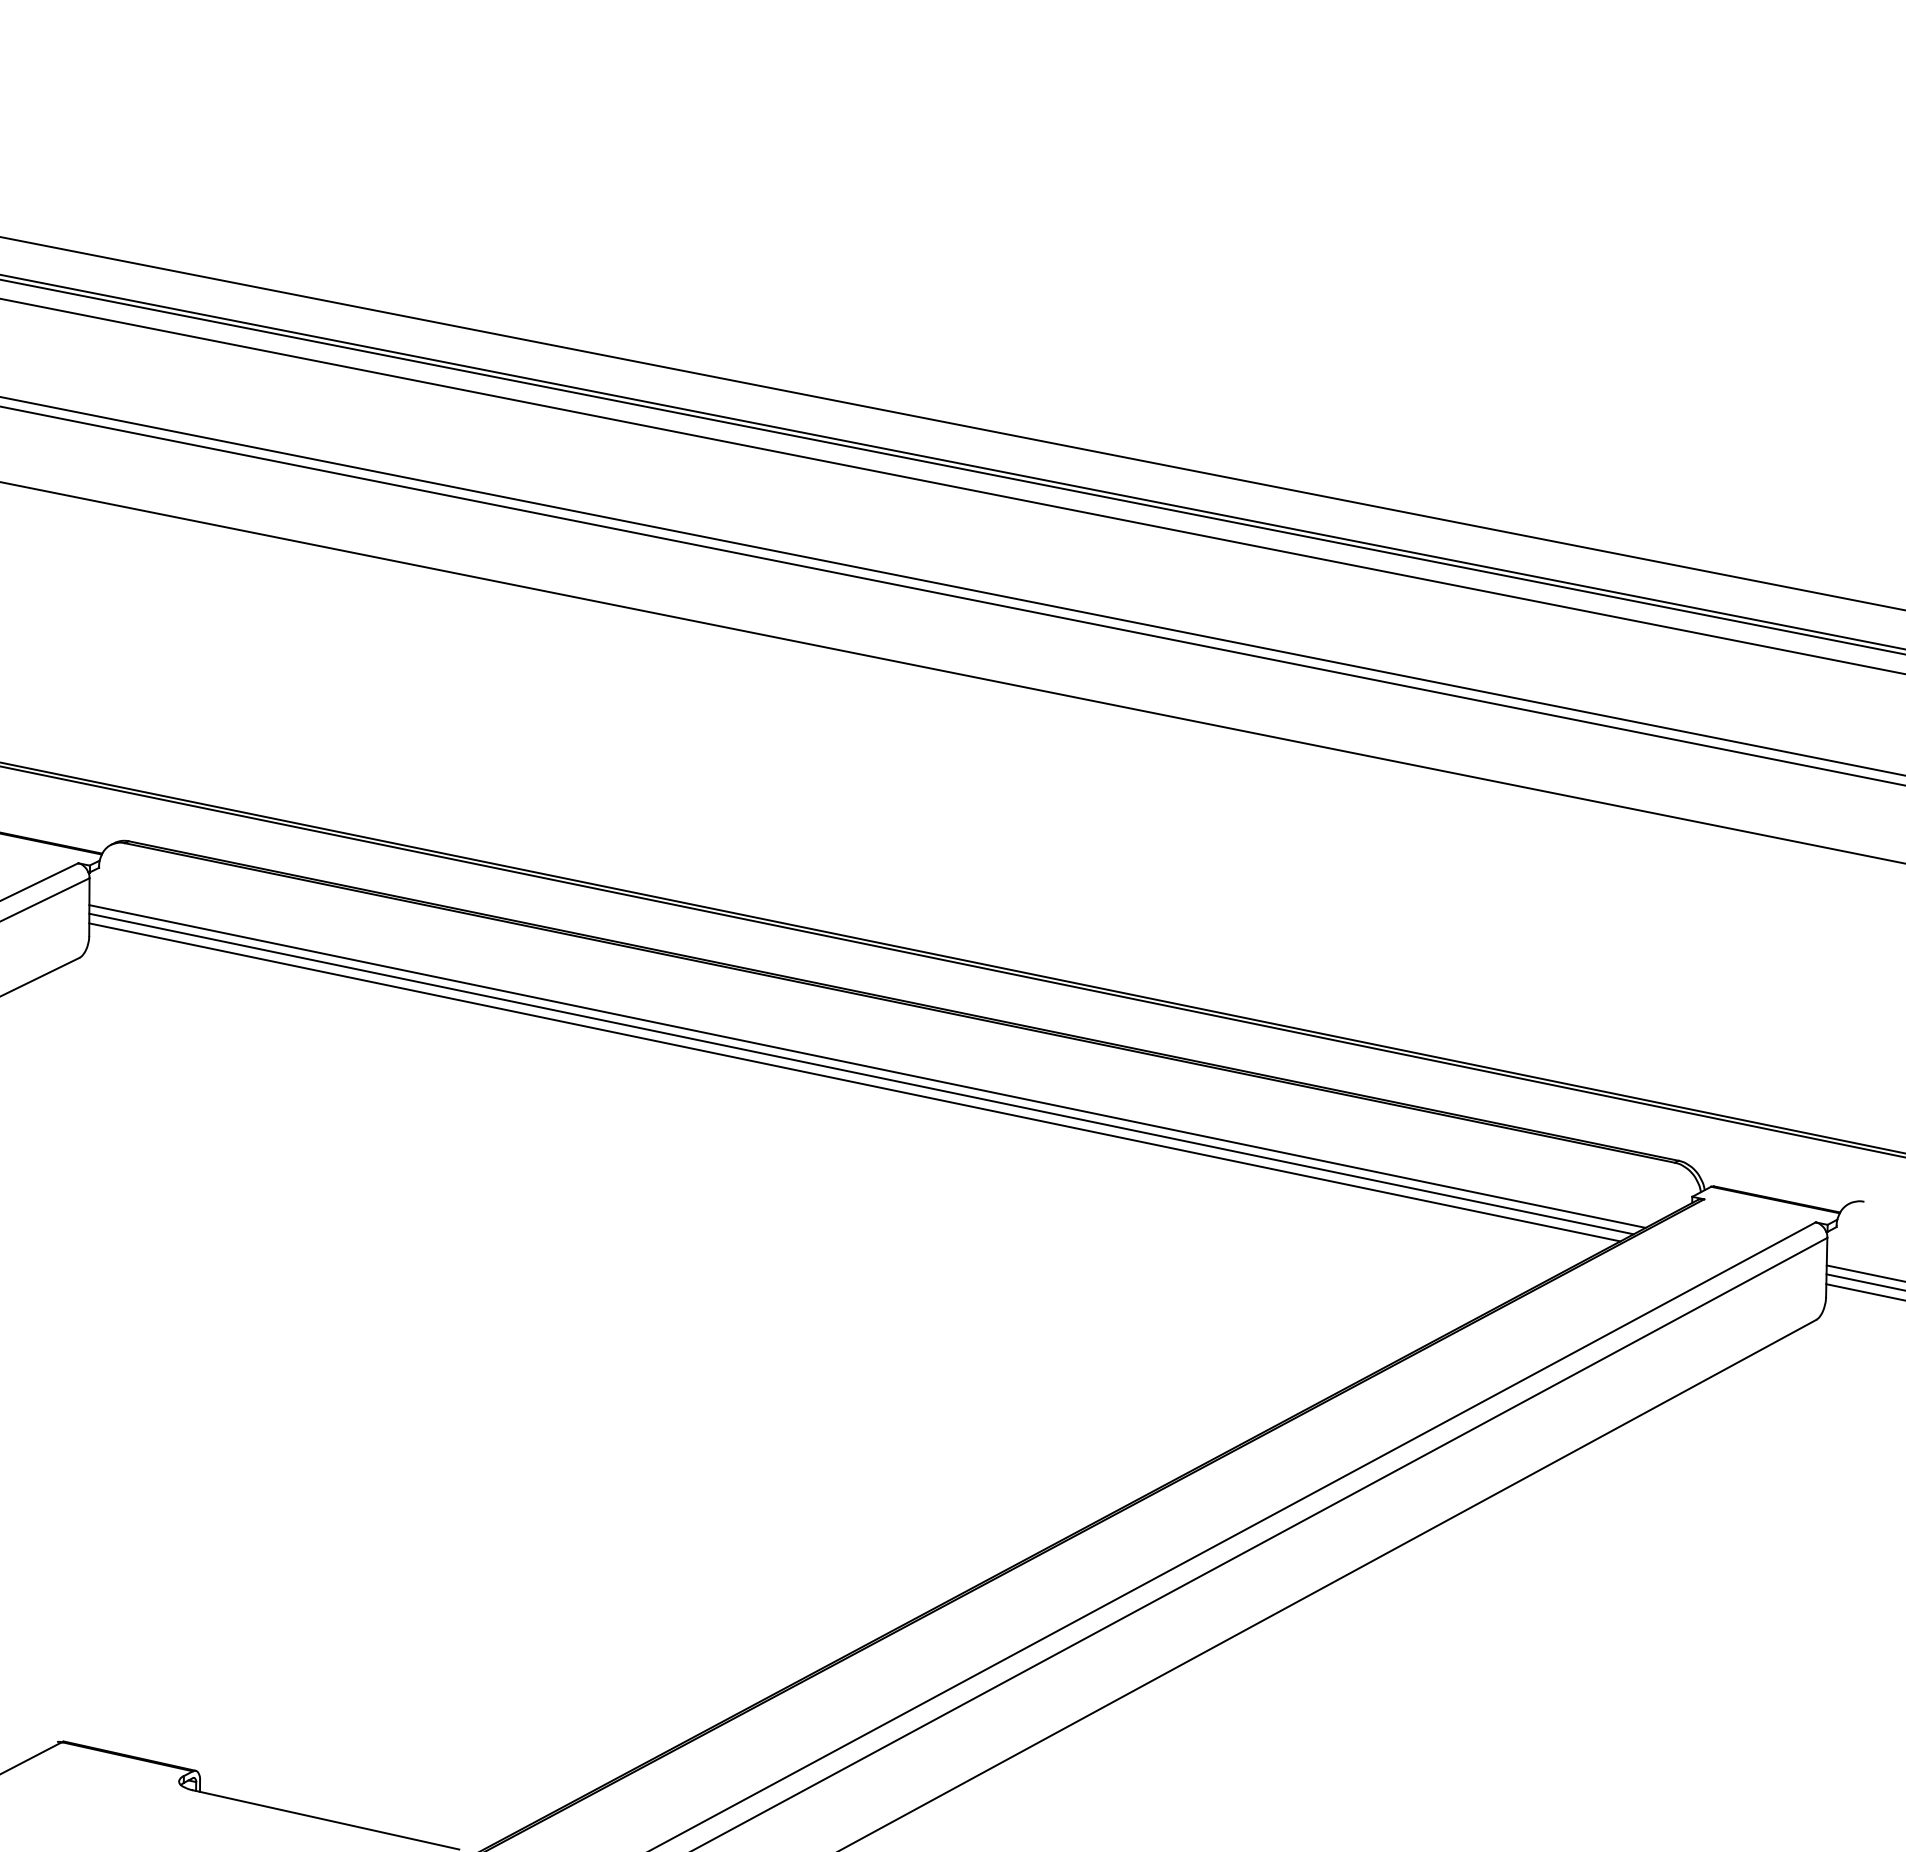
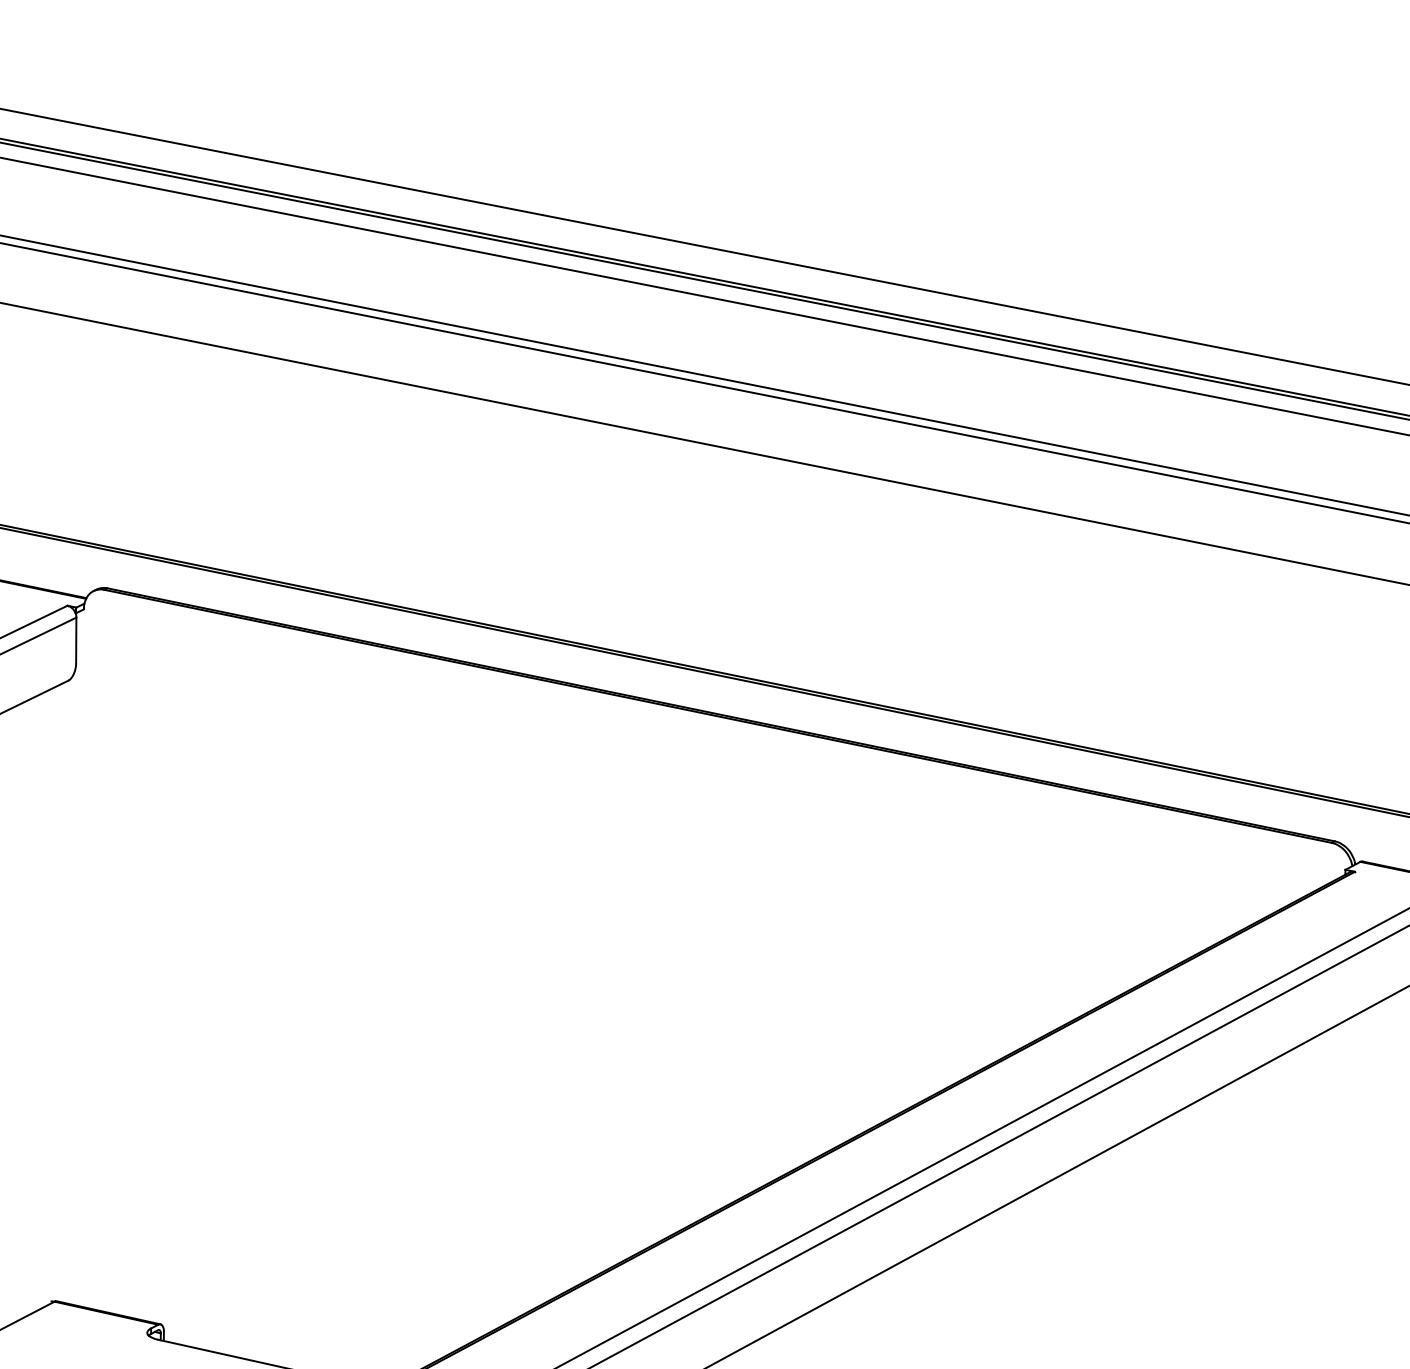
line: (867, 1066) -> (692, 766), removed
line: (861, 1073) -> (687, 772), removed
line: (854, 1082) -> (682, 779), removed

